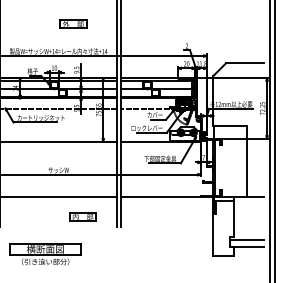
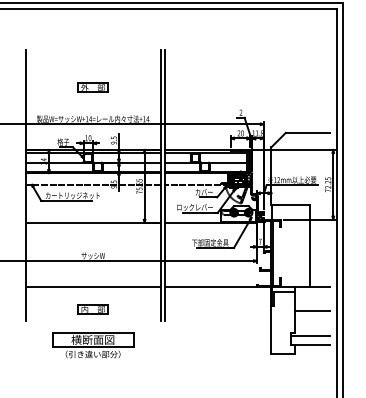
part: (72, 24) -> (92, 87), moved
part: (82, 216) -> (92, 309), moved
line: (249, 218) -> (312, 311), added
part: (45, 254) -> (93, 345), moved

